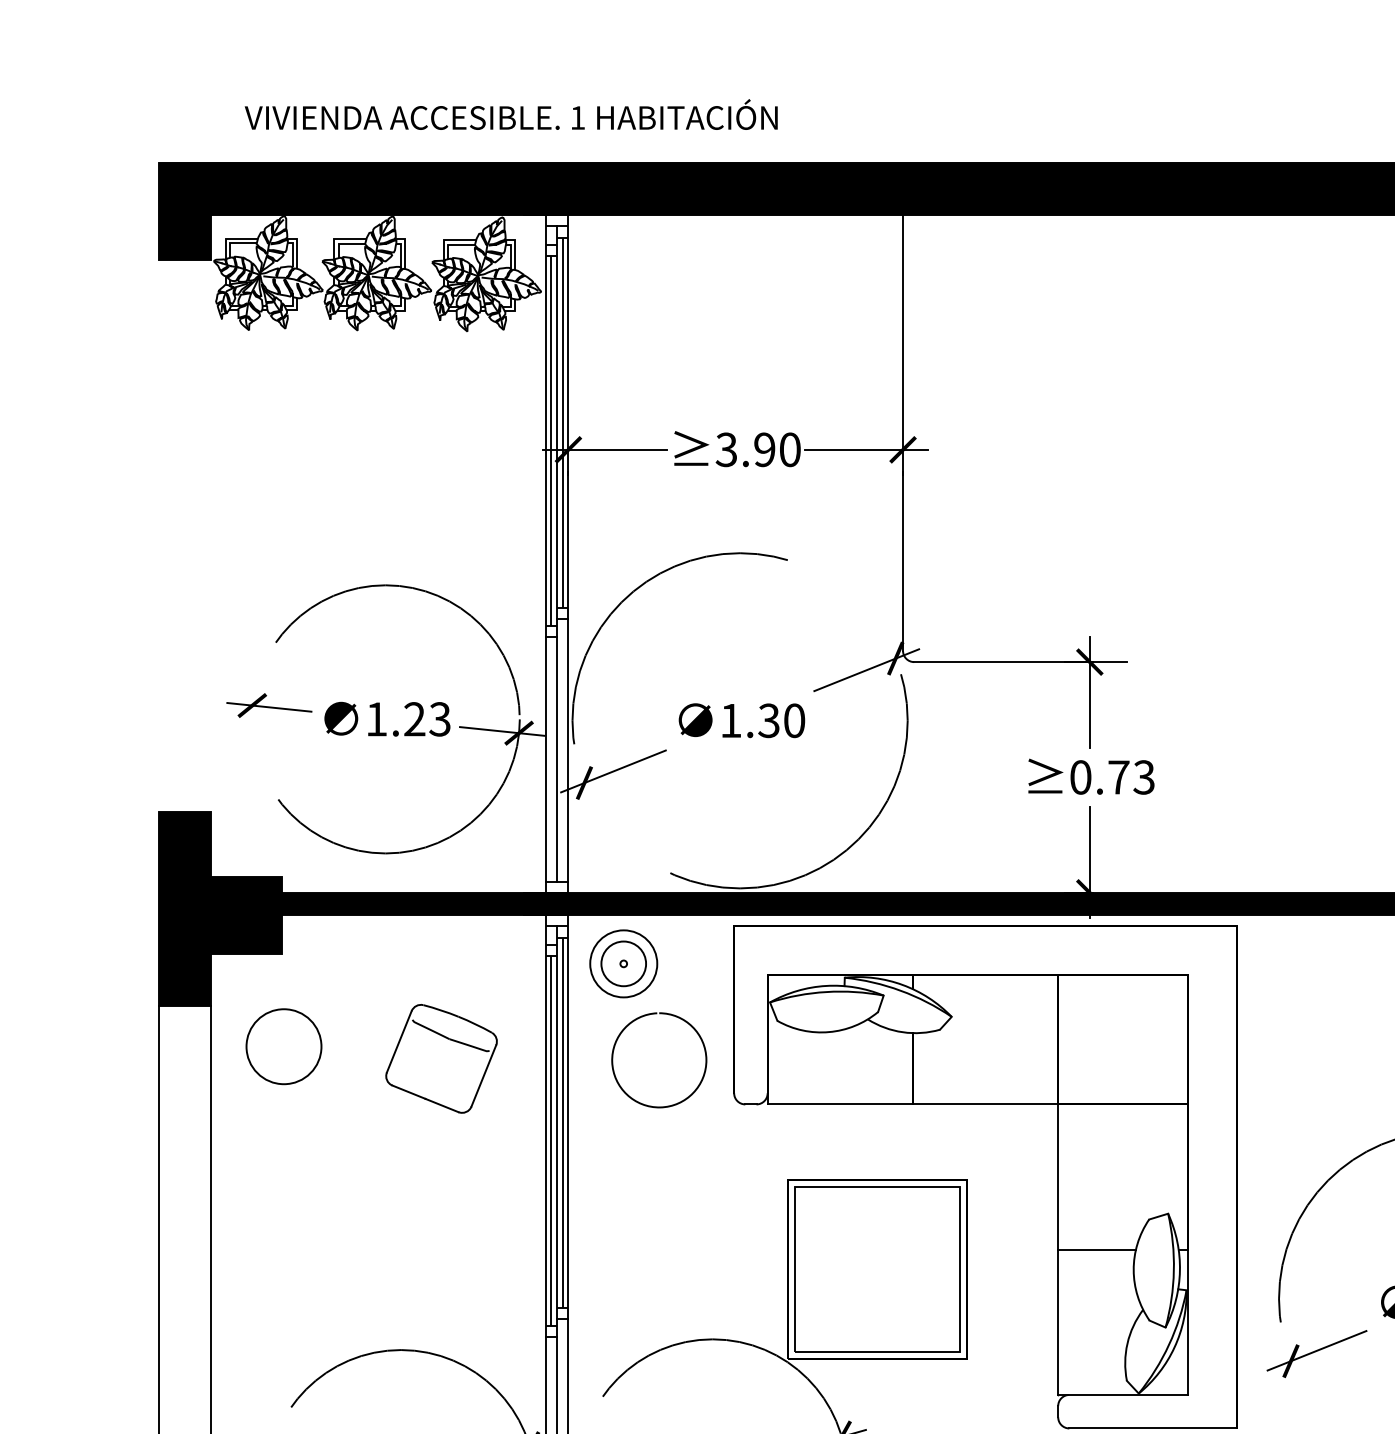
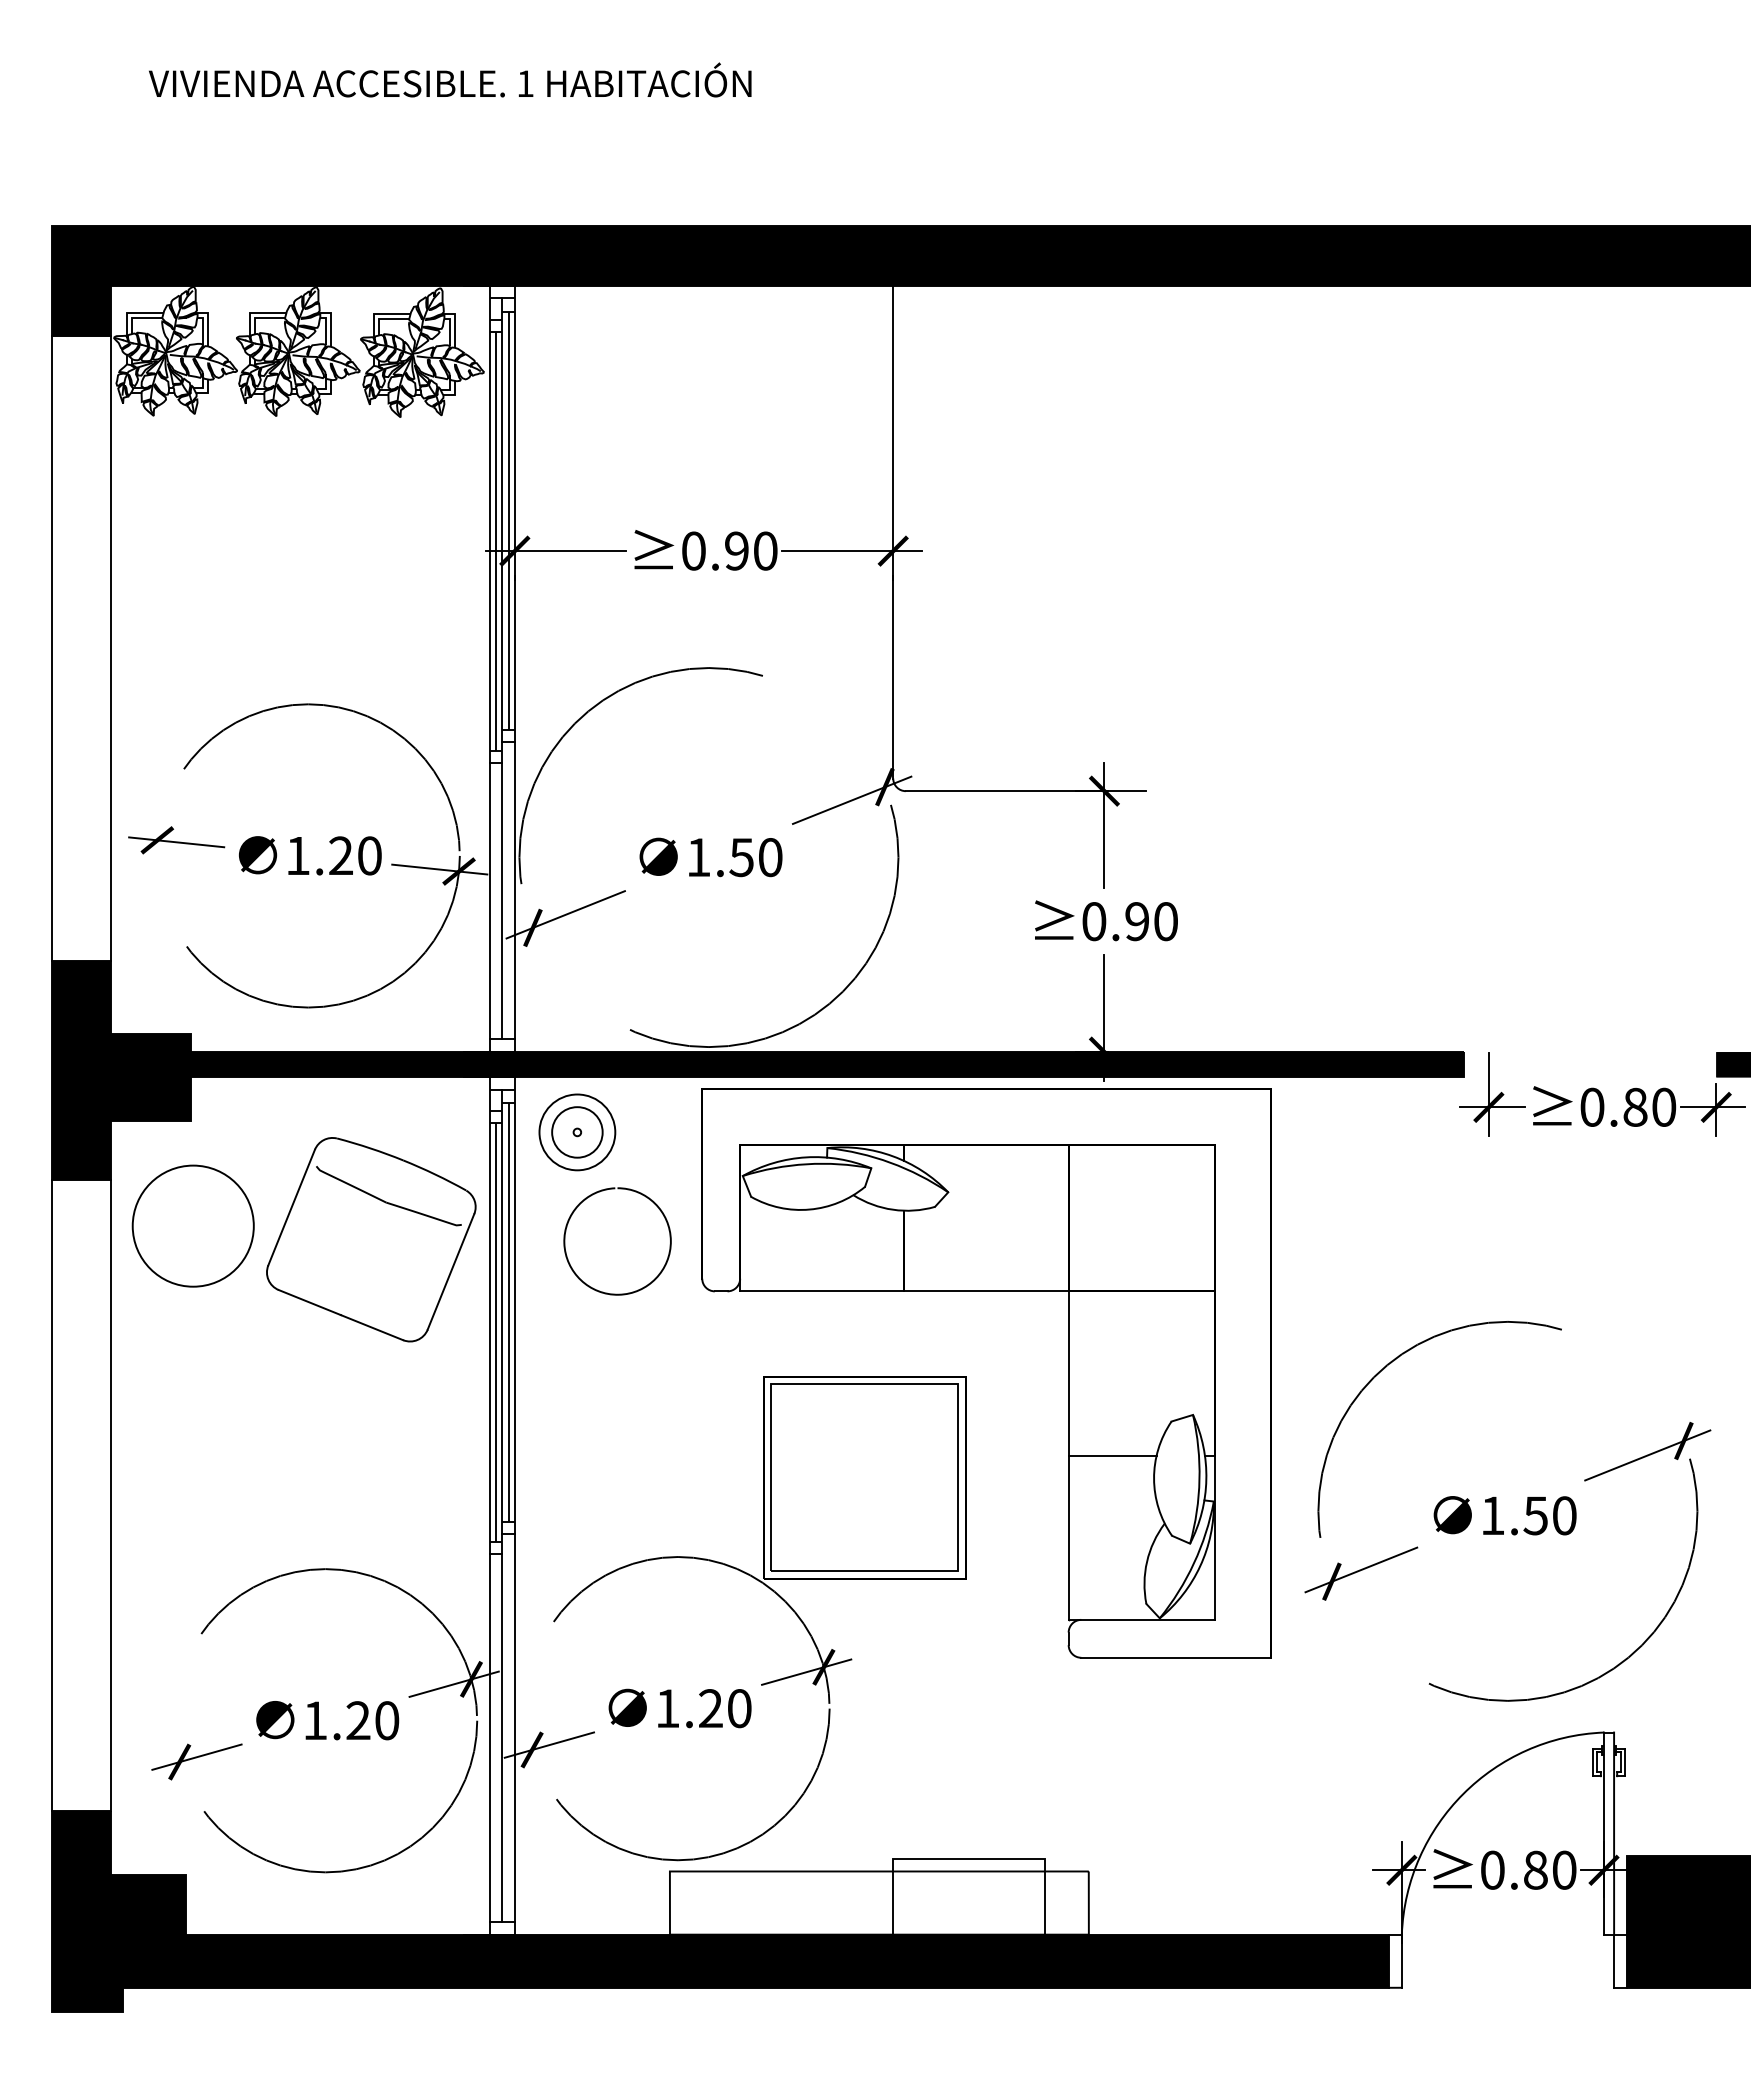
text: (511, 114) -> (450, 79), moved
text: (726, 449) -> (693, 550), 3.90 -> 0.90
line: (159, 535) -> (52, 648), added
line: (210, 535) -> (110, 648), added
text: (439, 718) -> (369, 855), 1.23 -> 1.20
text: (768, 720) -> (741, 857), 1.30 -> 1.50
text: (1131, 777) -> (1151, 921), 0.73 -> 0.90
part: (283, 1046) -> (192, 1225), size x1.43
part: (441, 1058) -> (371, 1239), size x1.67

